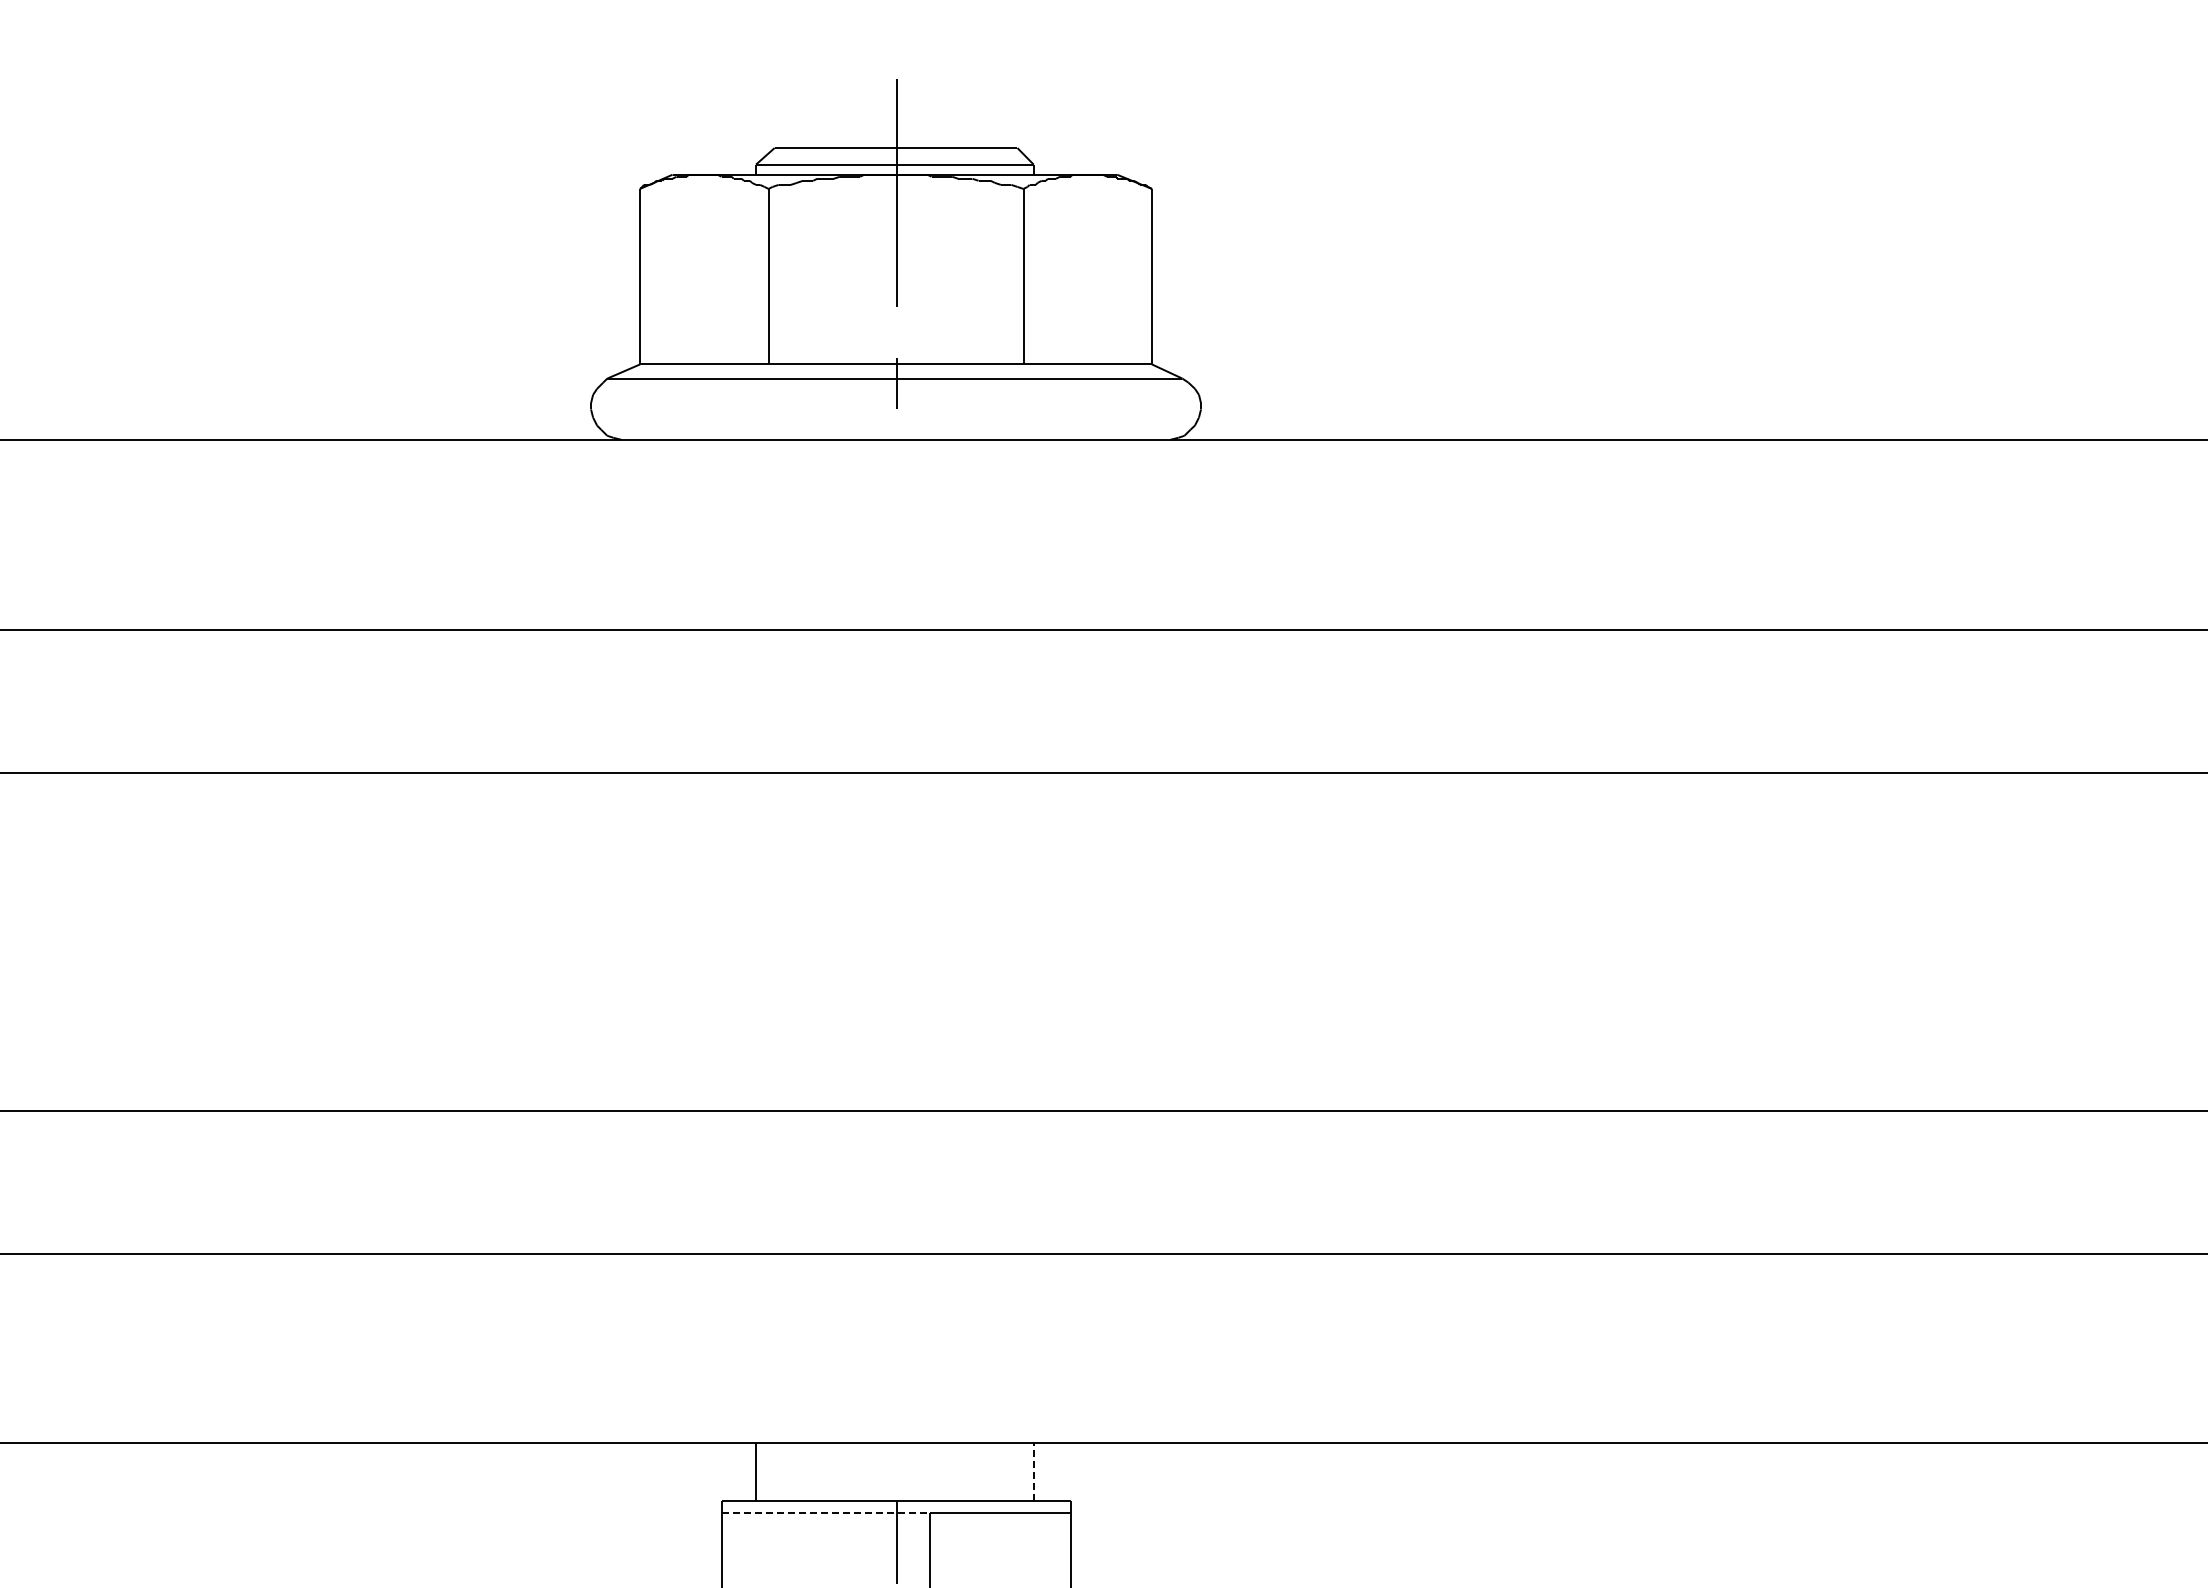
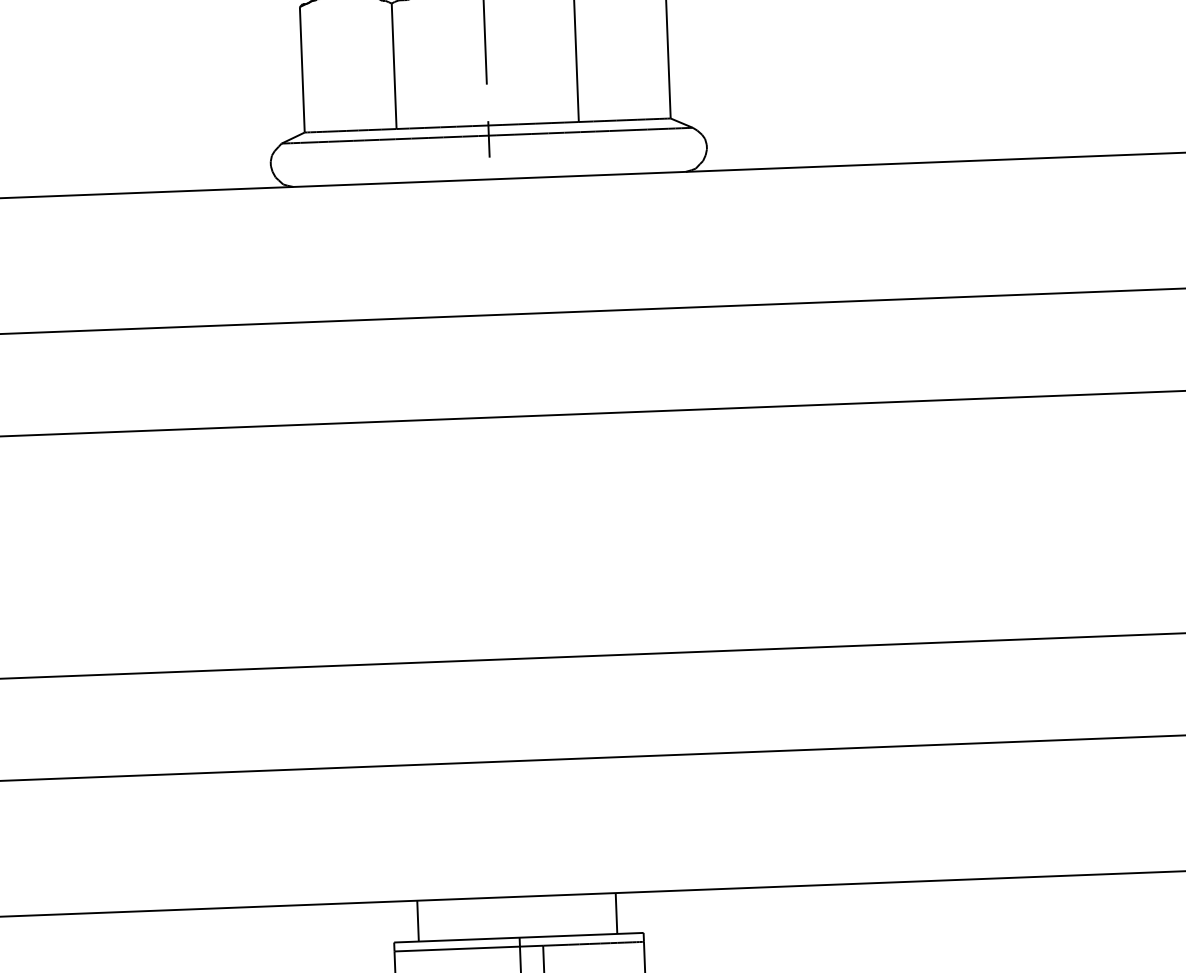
line: (1033, 1471) -> (616, 913), dashed -> solid
line: (825, 1513) -> (468, 948), dashed -> solid

